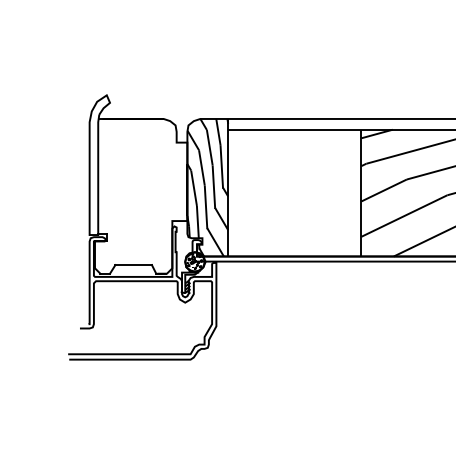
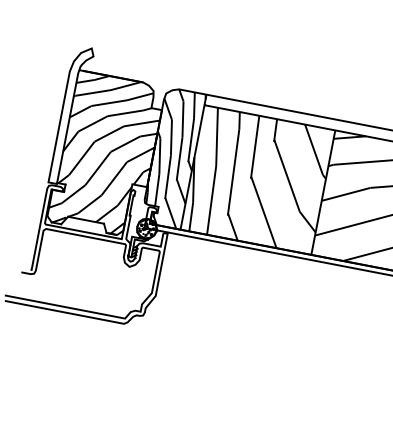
hatch: (294, 192) -> (257, 179), added
hatch: (141, 195) -> (106, 153), added

